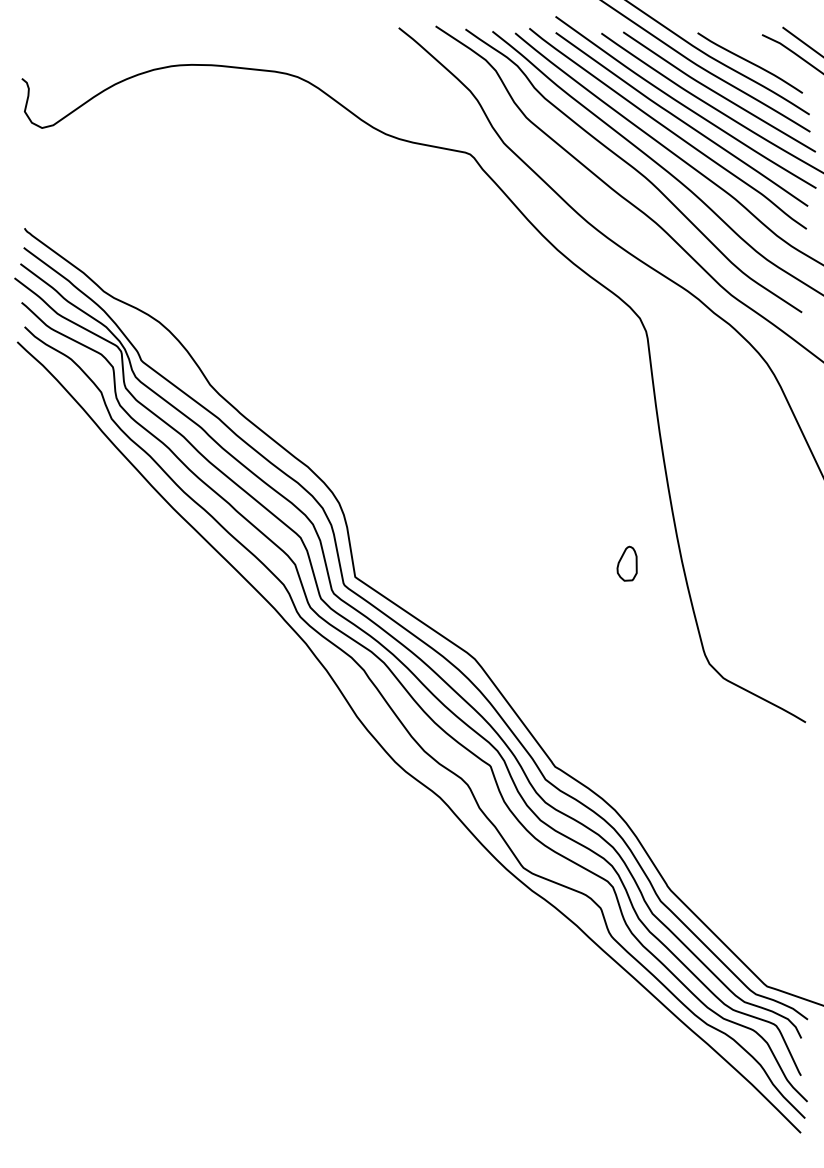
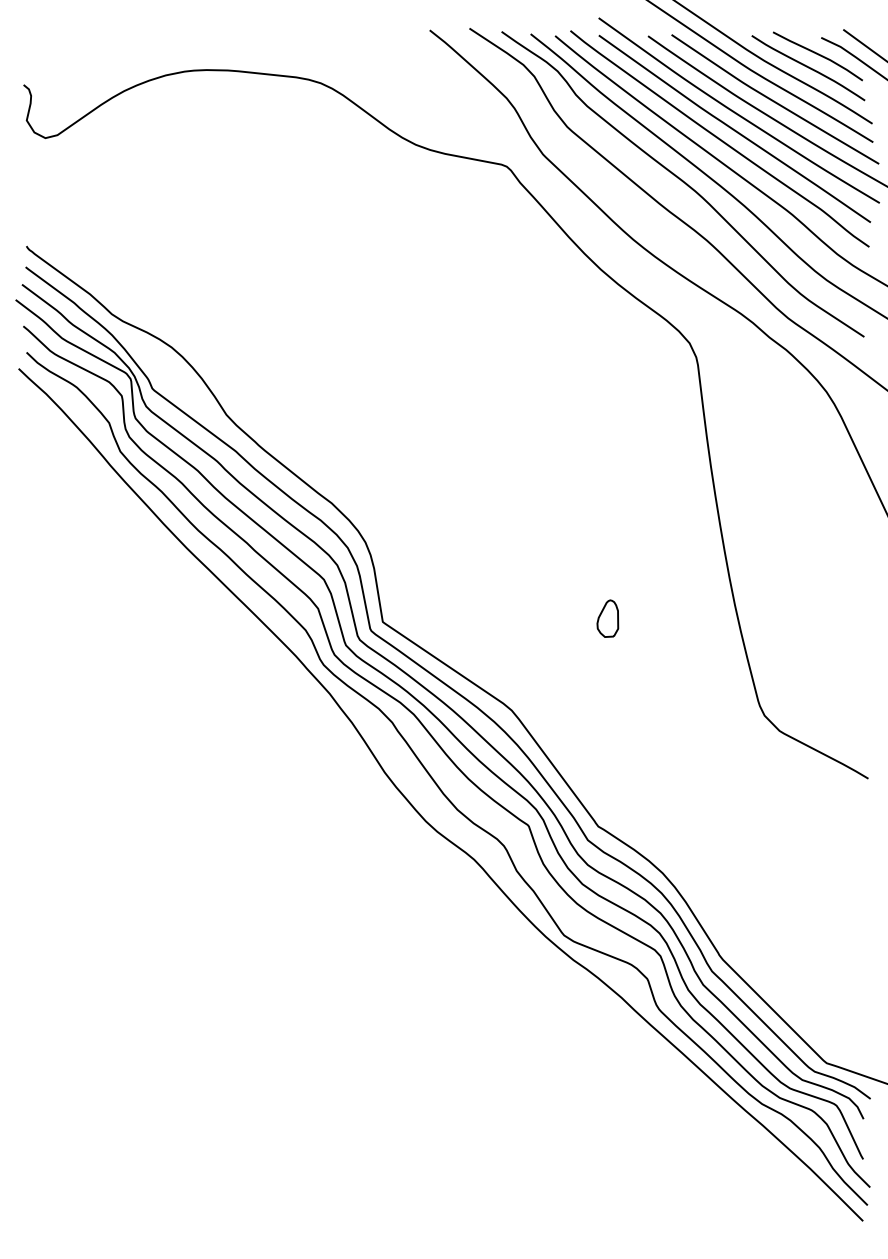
curve: (759, 51) -> (818, 55), added
part: (626, 563) -> (607, 618), moved

